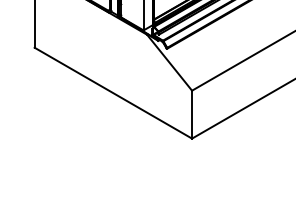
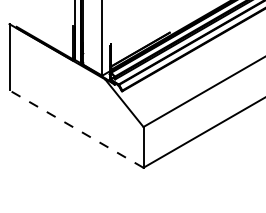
line: (113, 92) -> (76, 128), solid -> dashed

